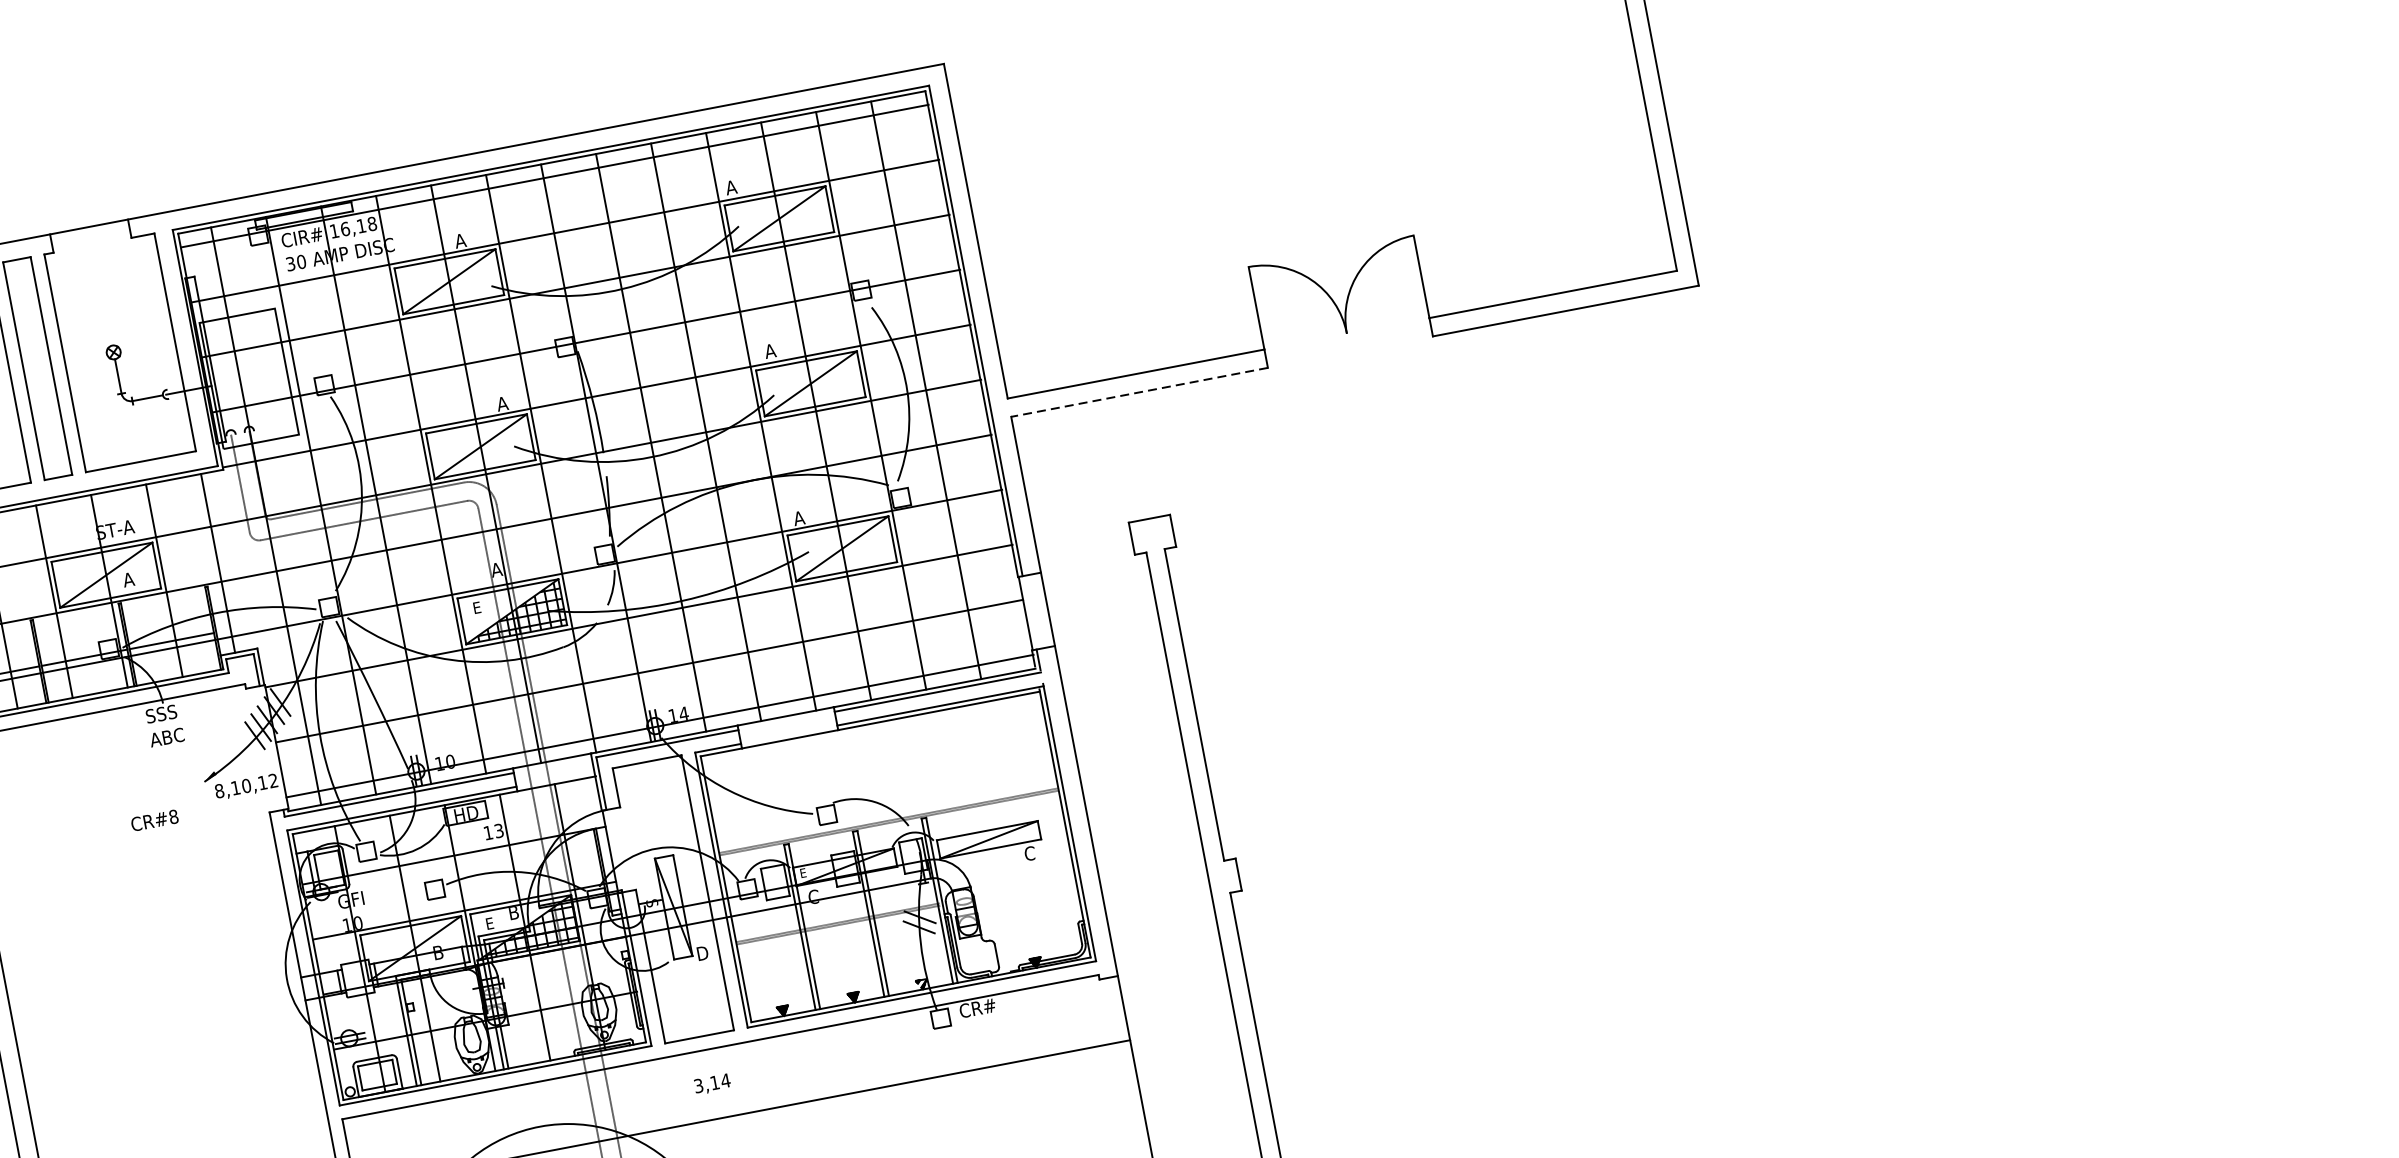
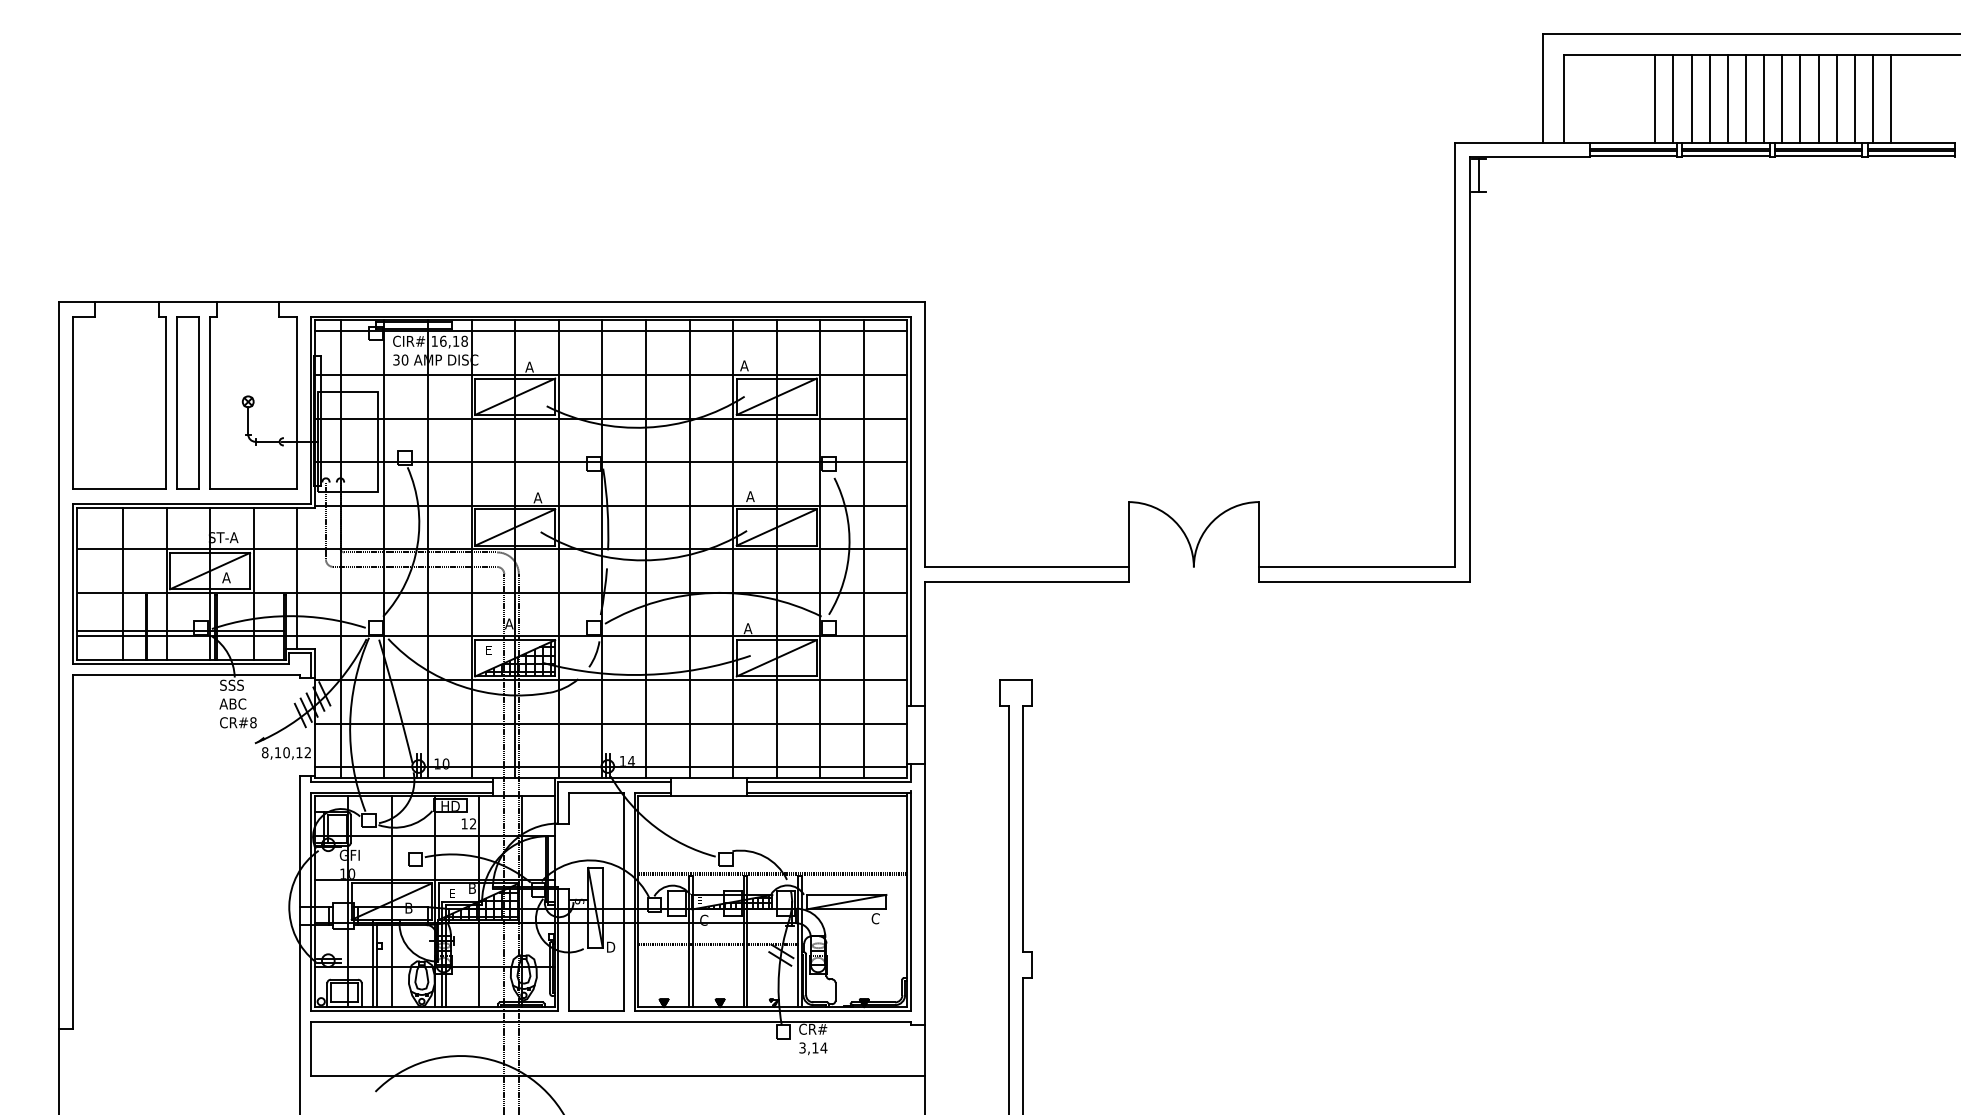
line: (1139, 393) -> (1026, 582), dashed -> solid
text: (154, 820) -> (238, 722), moved
text: (499, 831) -> (473, 824), 13 -> 12
hatch: (845, 867) -> (732, 902), added
text: (712, 1083) -> (813, 1048), moved

